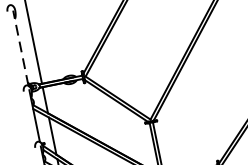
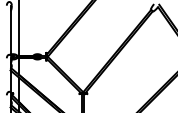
line: (20, 48) -> (10, 30), dashed -> solid

